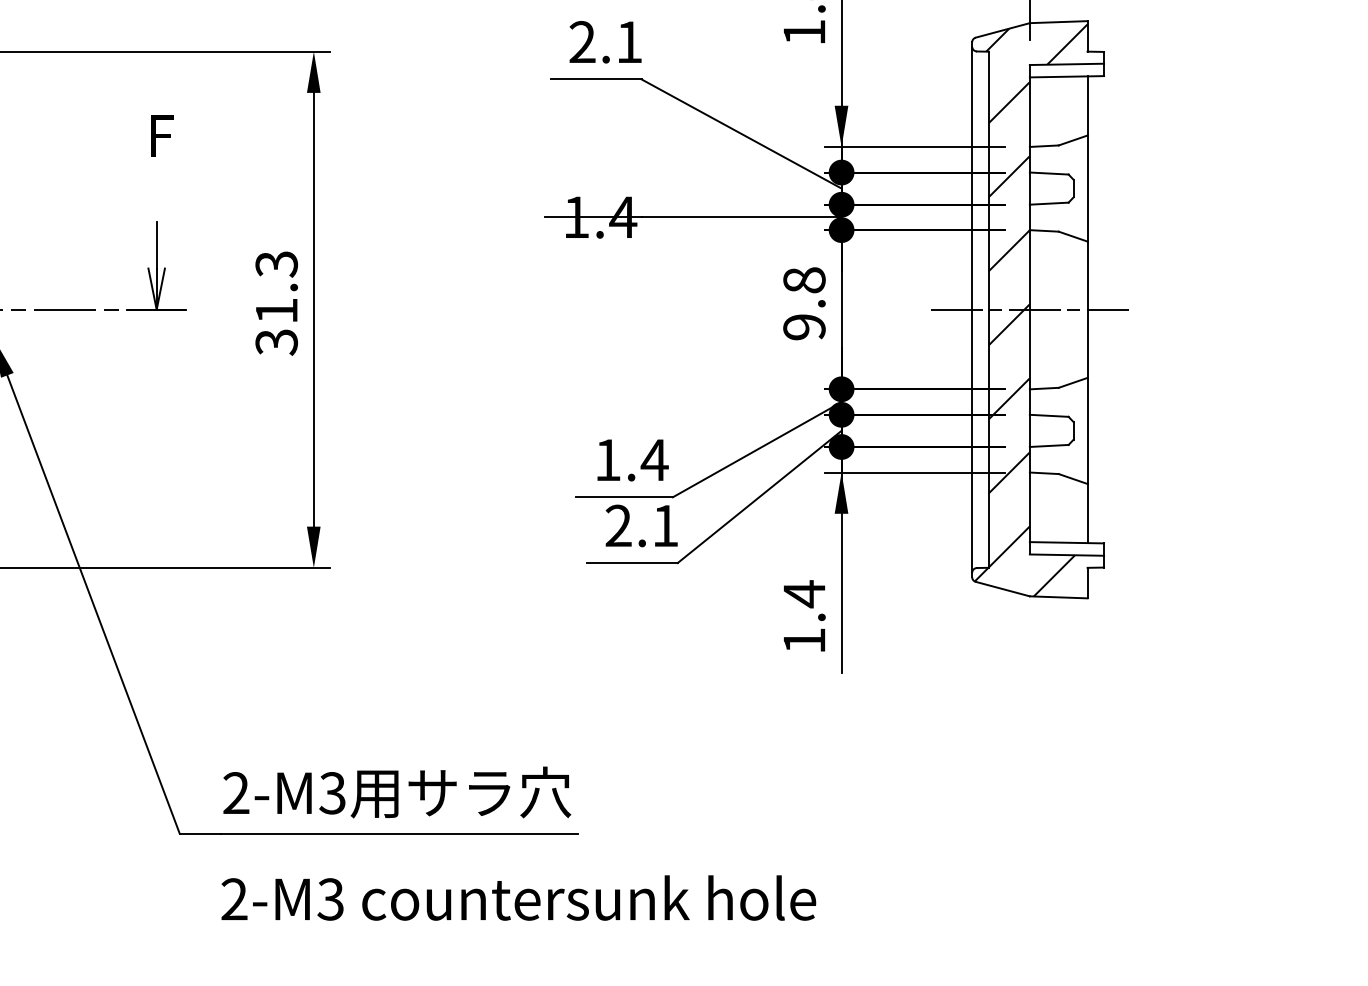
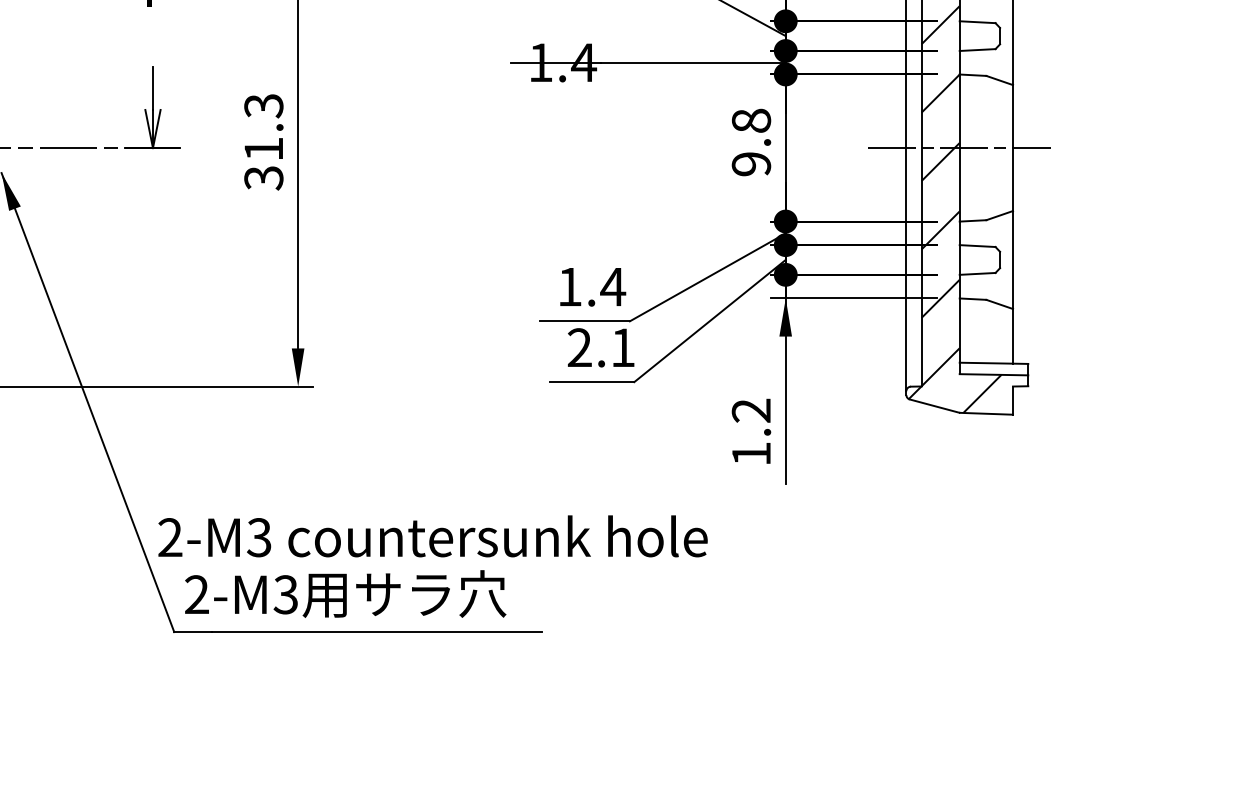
text: (804, 594) -> (751, 411), 1.4 -> 1.2
text: (397, 792) -> (345, 594), moved
text: (518, 897) -> (432, 535), moved

